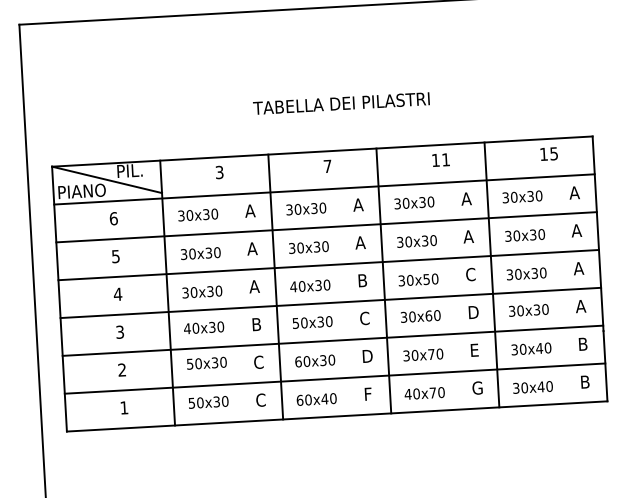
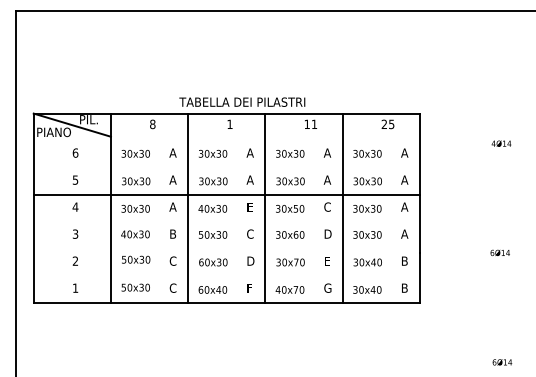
text: (341, 102) -> (242, 101), moved
text: (542, 153) -> (383, 123), 15 -> 25
text: (326, 165) -> (229, 123), 7 -> 1
text: (219, 172) -> (152, 124), 3 -> 8
line: (324, 189) -> (226, 140), removed
line: (326, 227) -> (226, 167), removed
text: (362, 279) -> (250, 206), B -> E
line: (330, 302) -> (226, 221), removed
line: (332, 340) -> (226, 248), removed
line: (334, 378) -> (226, 275), removed

